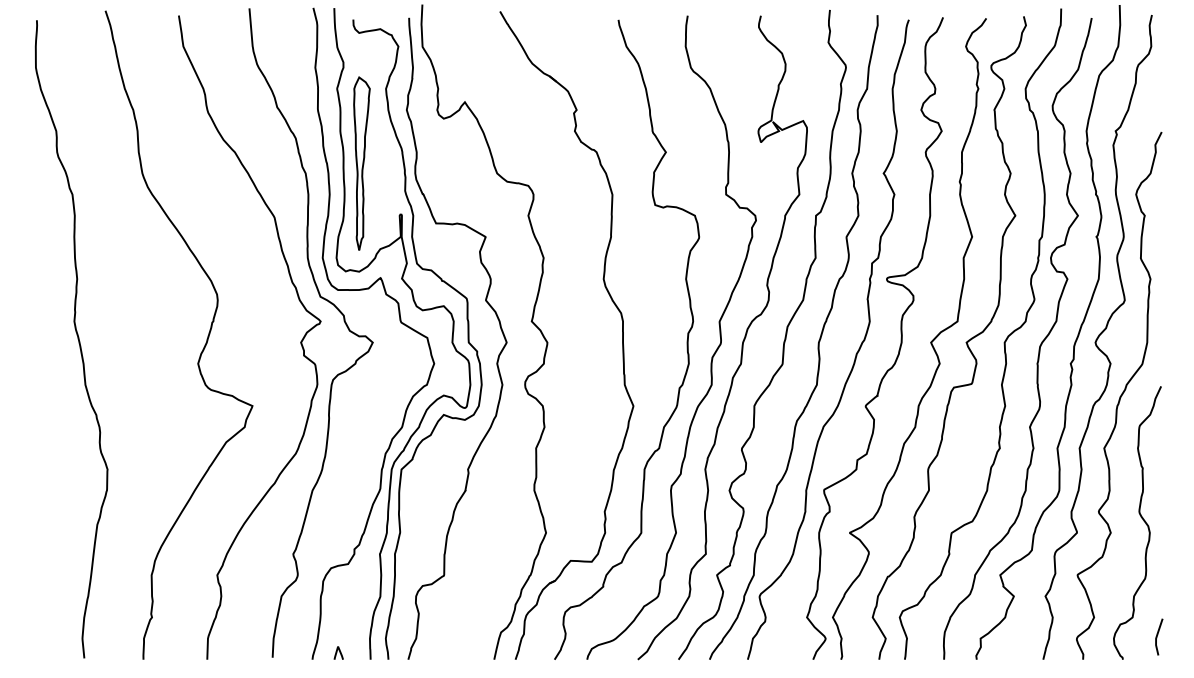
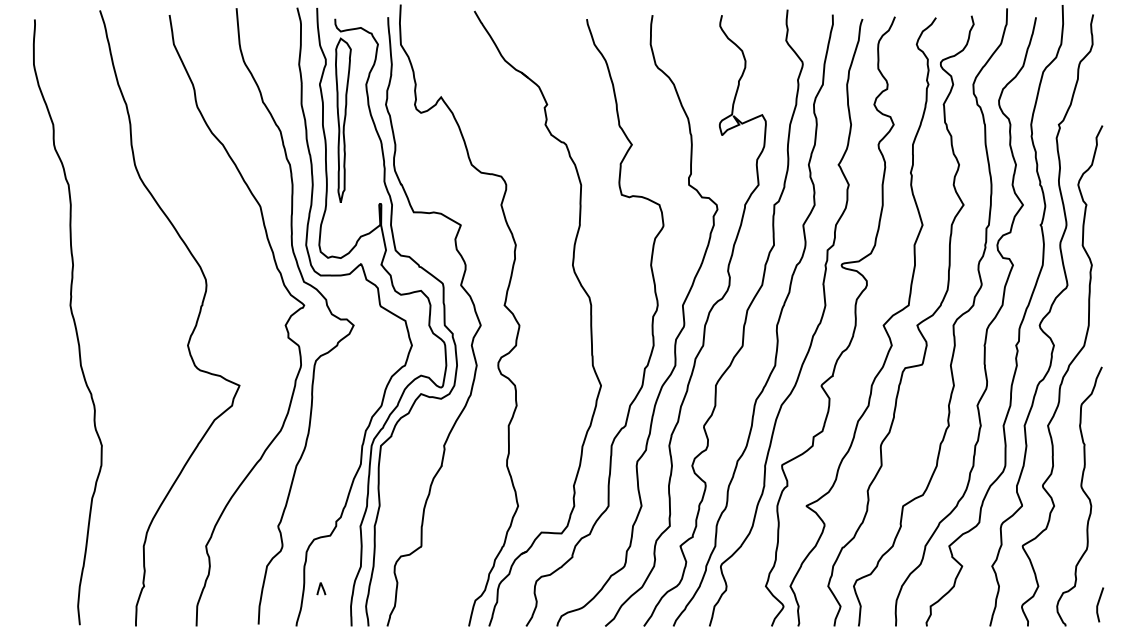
part: (361, 163) -> (342, 120), moved
line: (337, 652) -> (320, 588), moved

